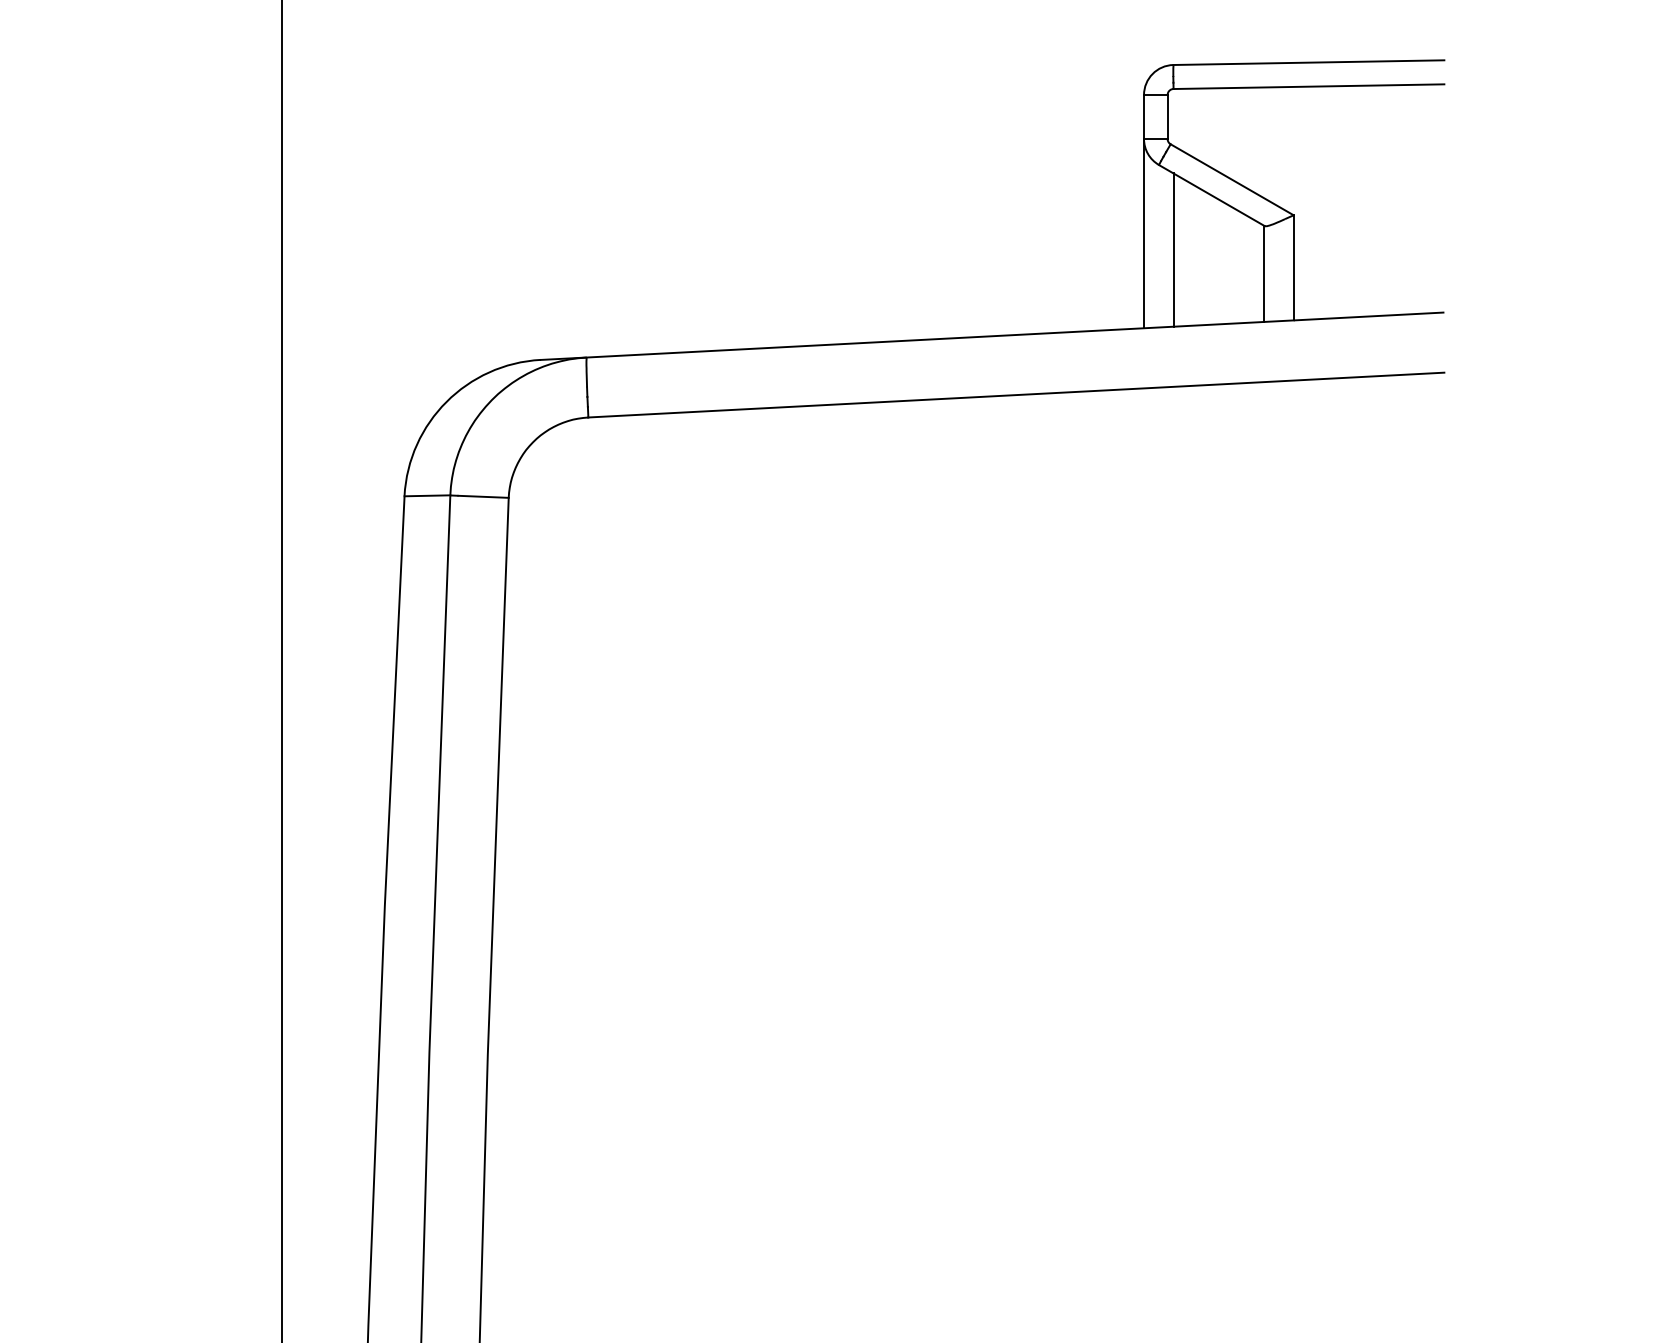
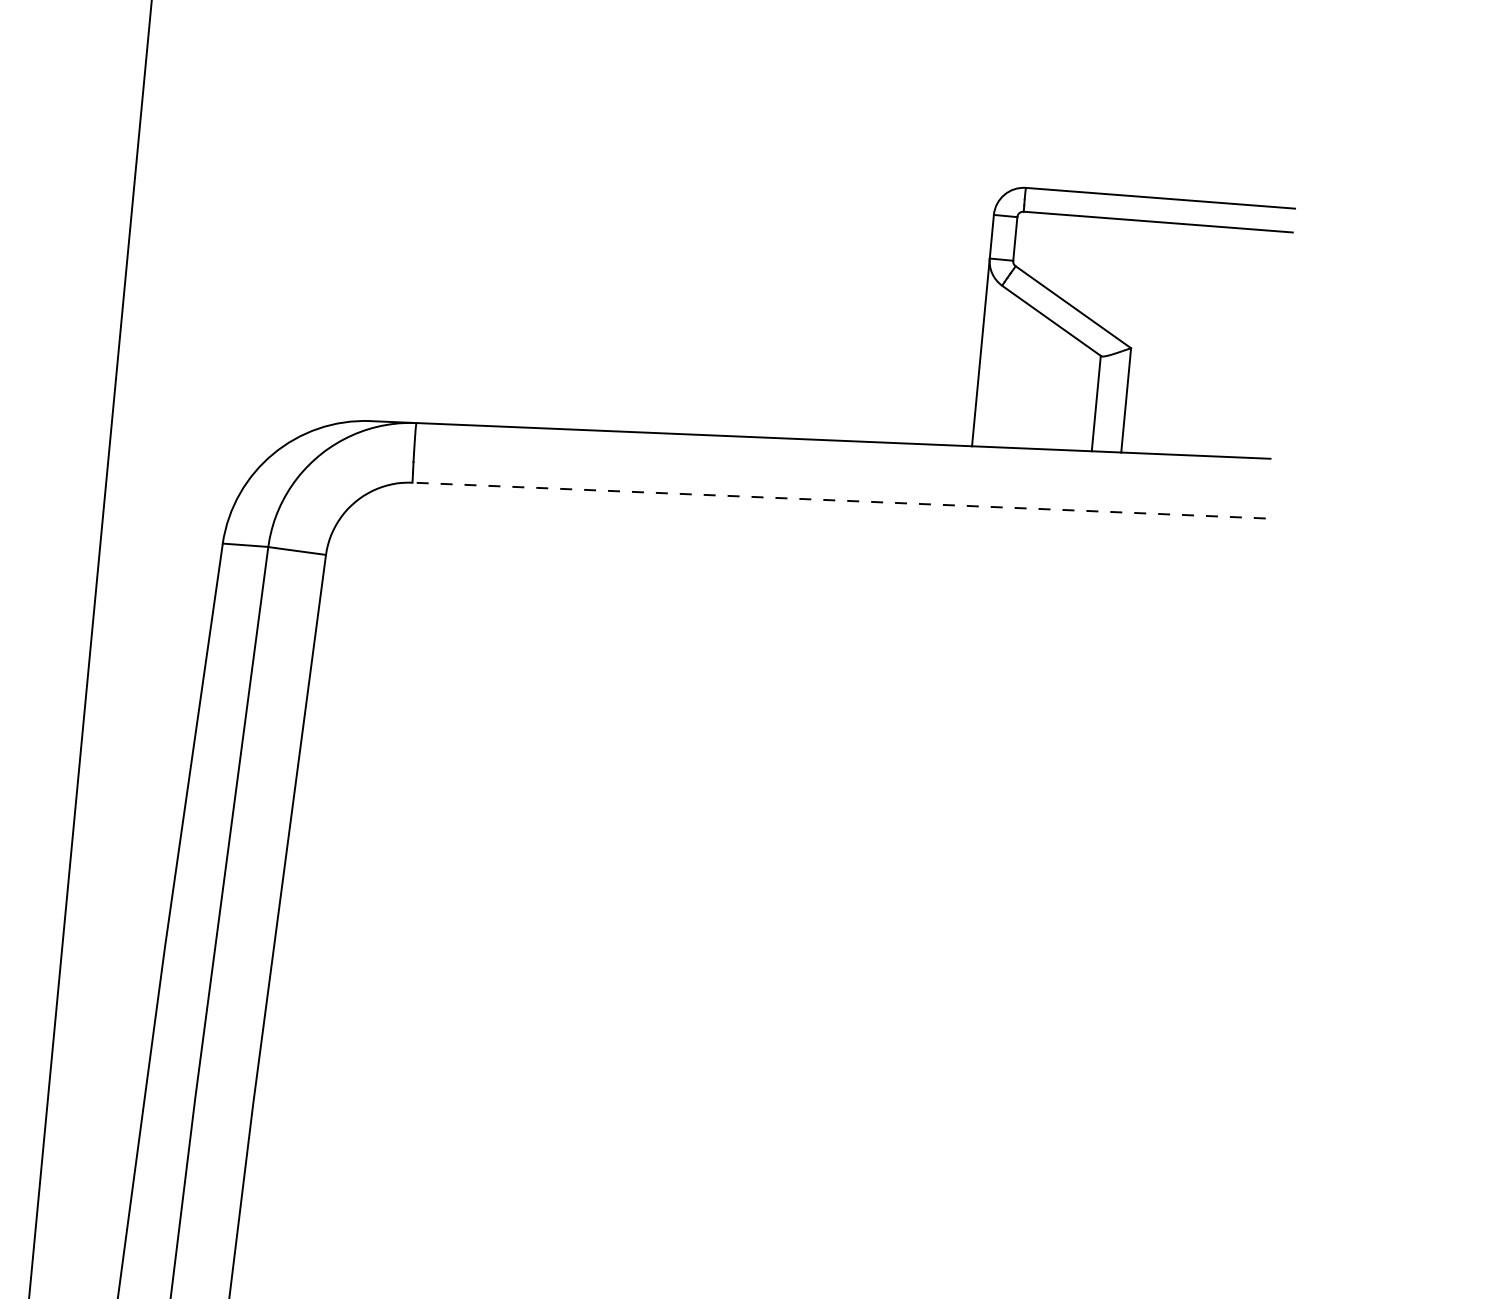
line: (1173, 249) -> (1008, 370), removed
line: (1016, 395) -> (839, 500), solid -> dashed

